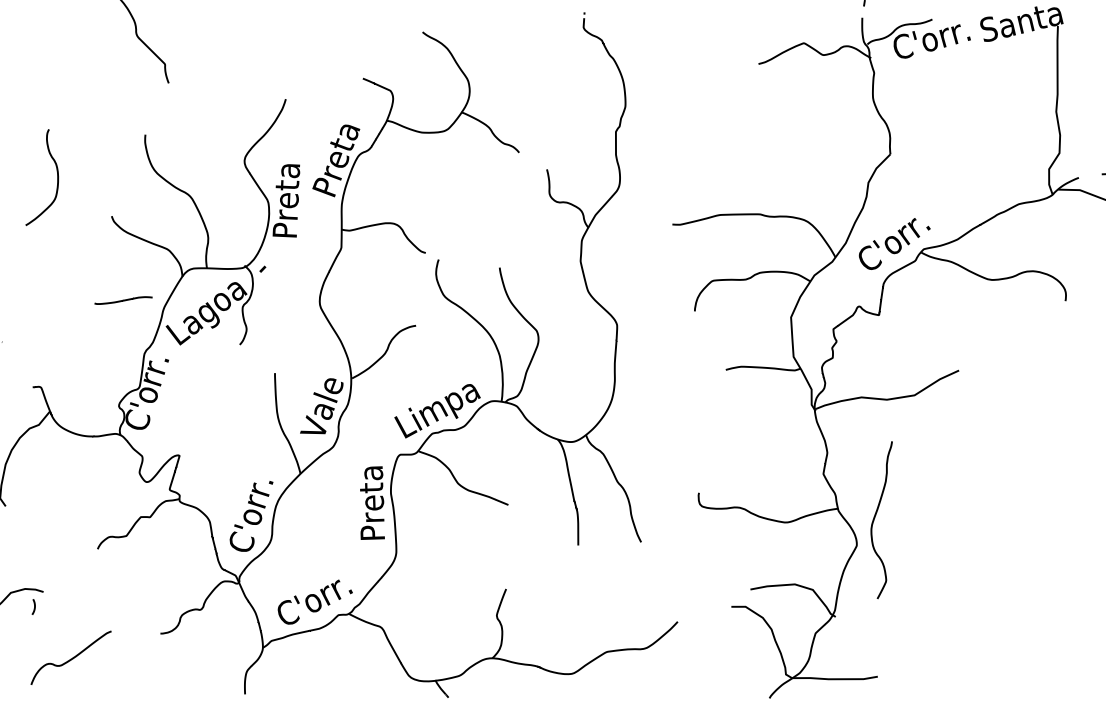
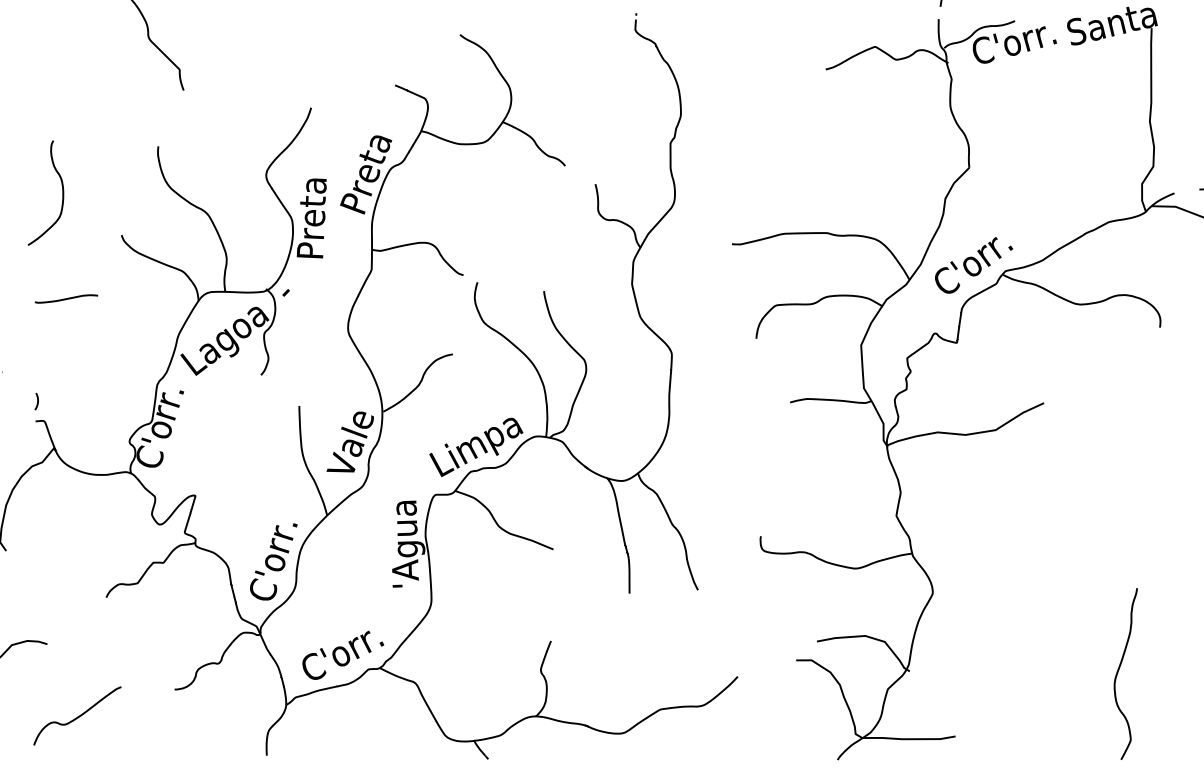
curve: (123, 300) -> (66, 298), moved
text: (375, 499) -> (408, 543), Preta -> 'Agua
curve: (875, 516) -> (1119, 670), moved
curve: (34, 606) -> (37, 401), moved

